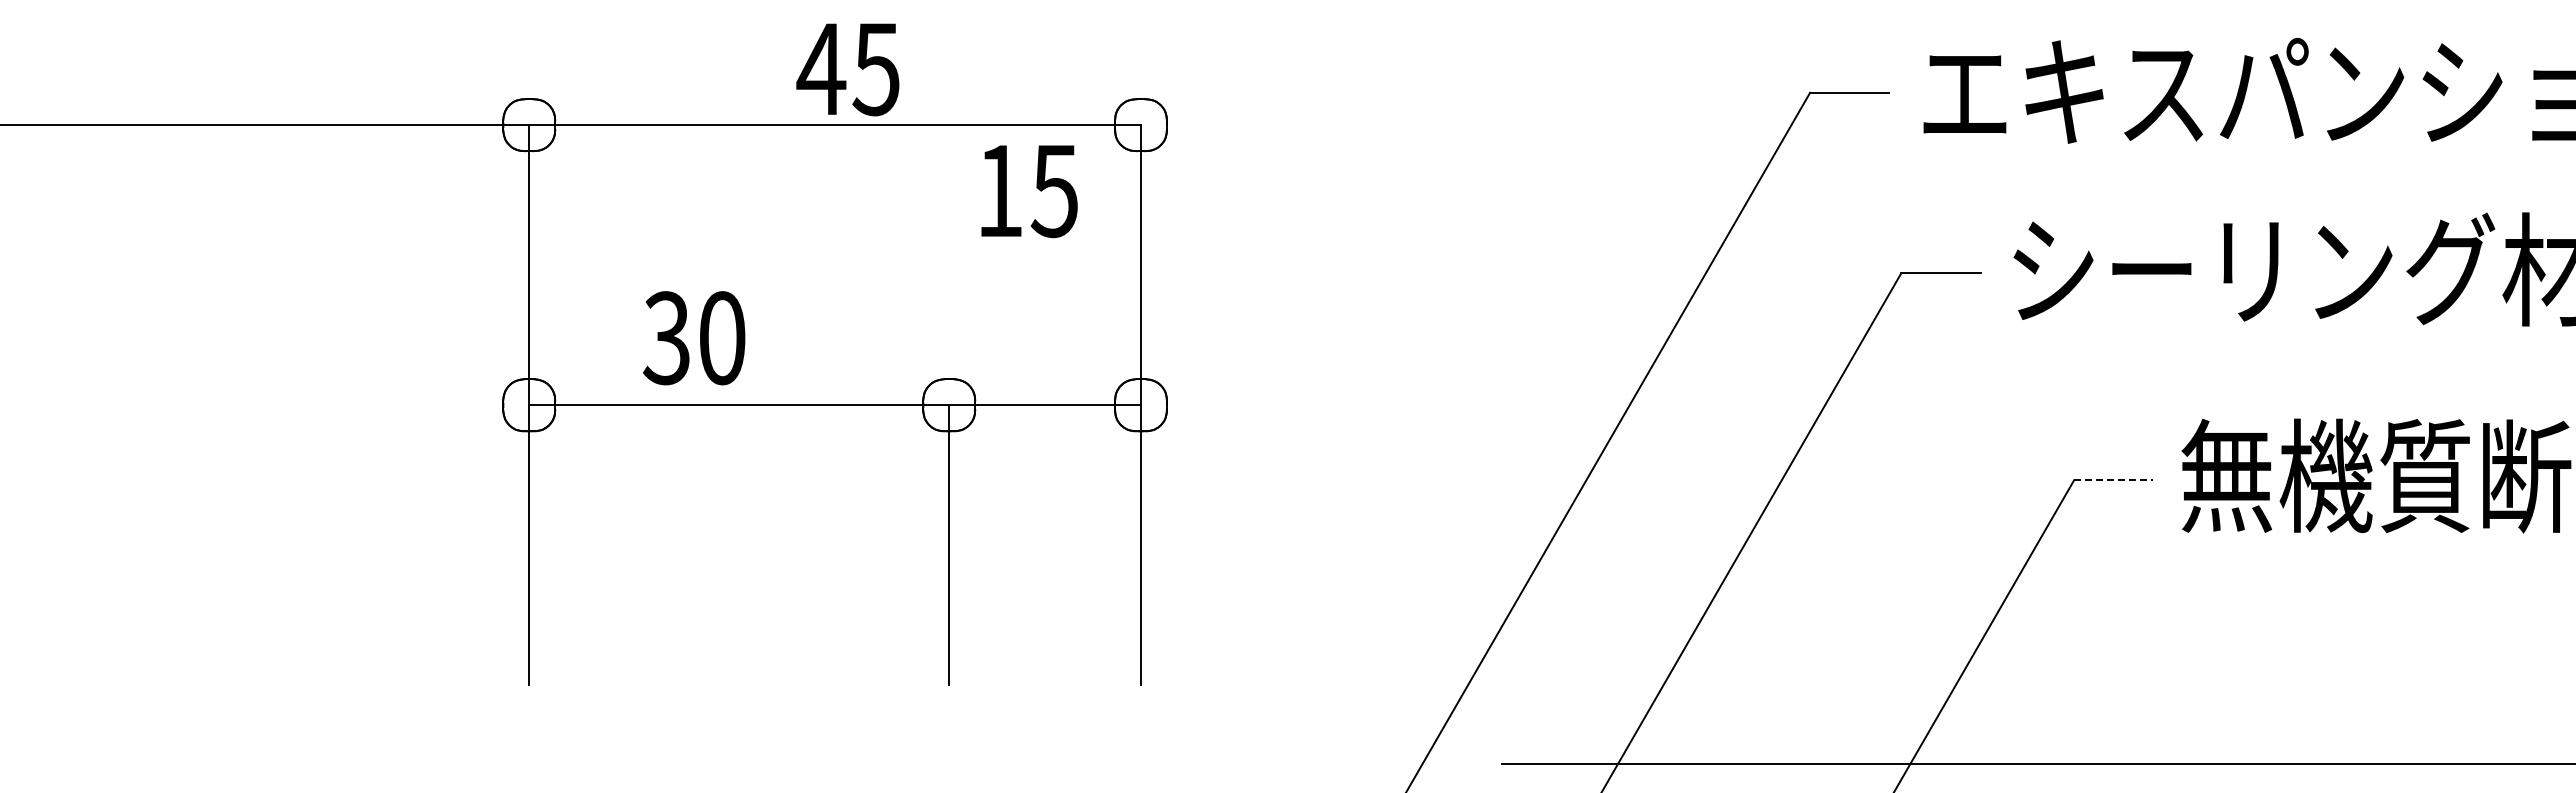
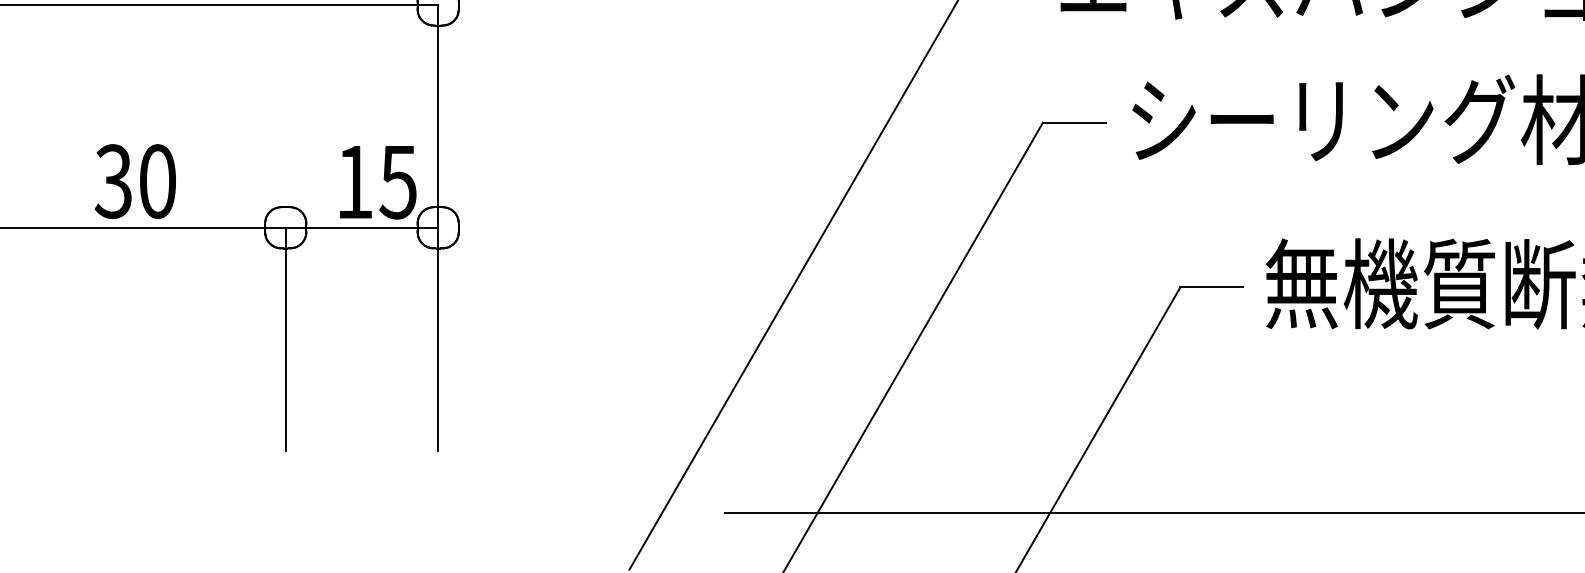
text: (1029, 191) -> (378, 182), moved
text: (694, 338) -> (135, 181), moved
line: (2113, 480) -> (1211, 287), dashed -> solid

